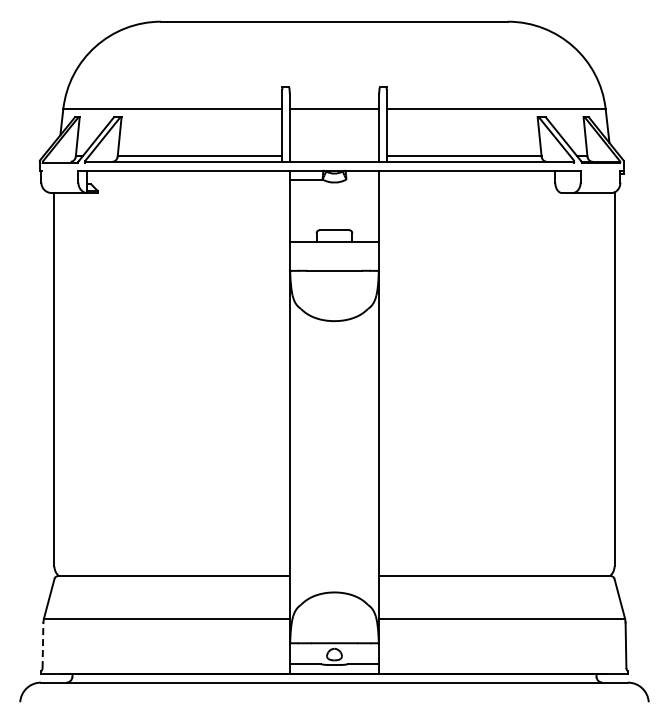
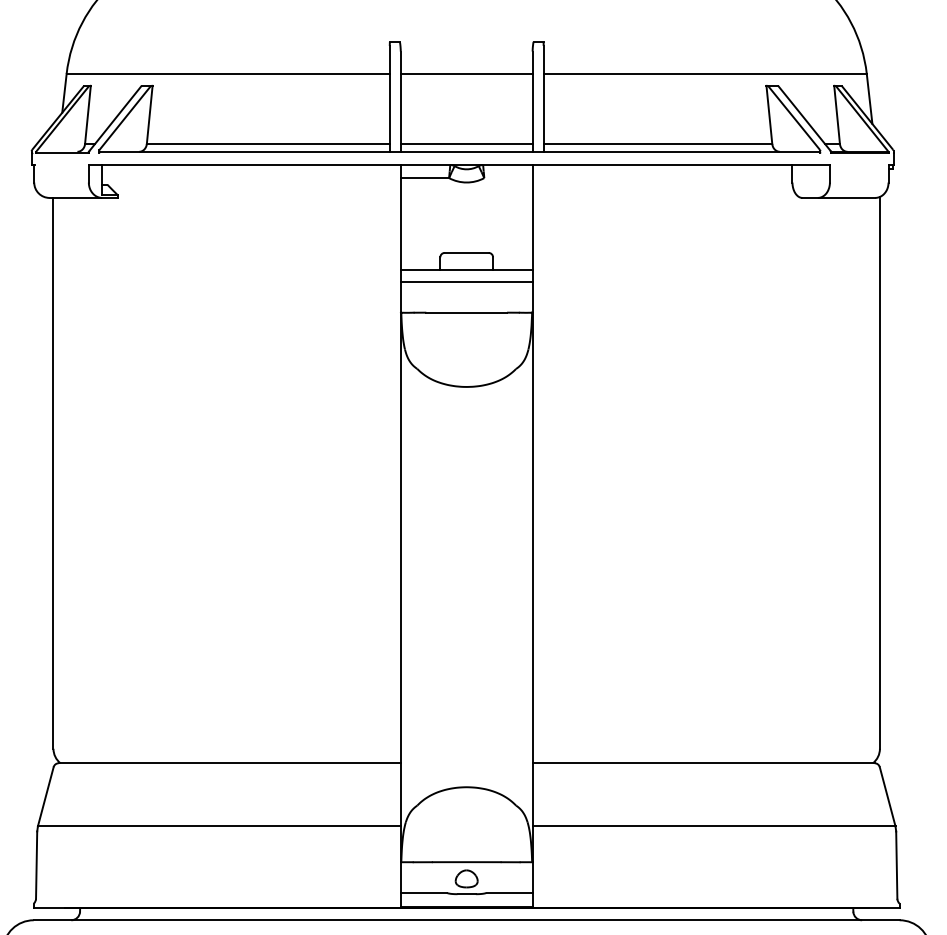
line: (334, 156) -> (466, 144), added
line: (334, 250) -> (466, 282), added
line: (43, 645) -> (37, 865), dashed -> solid

